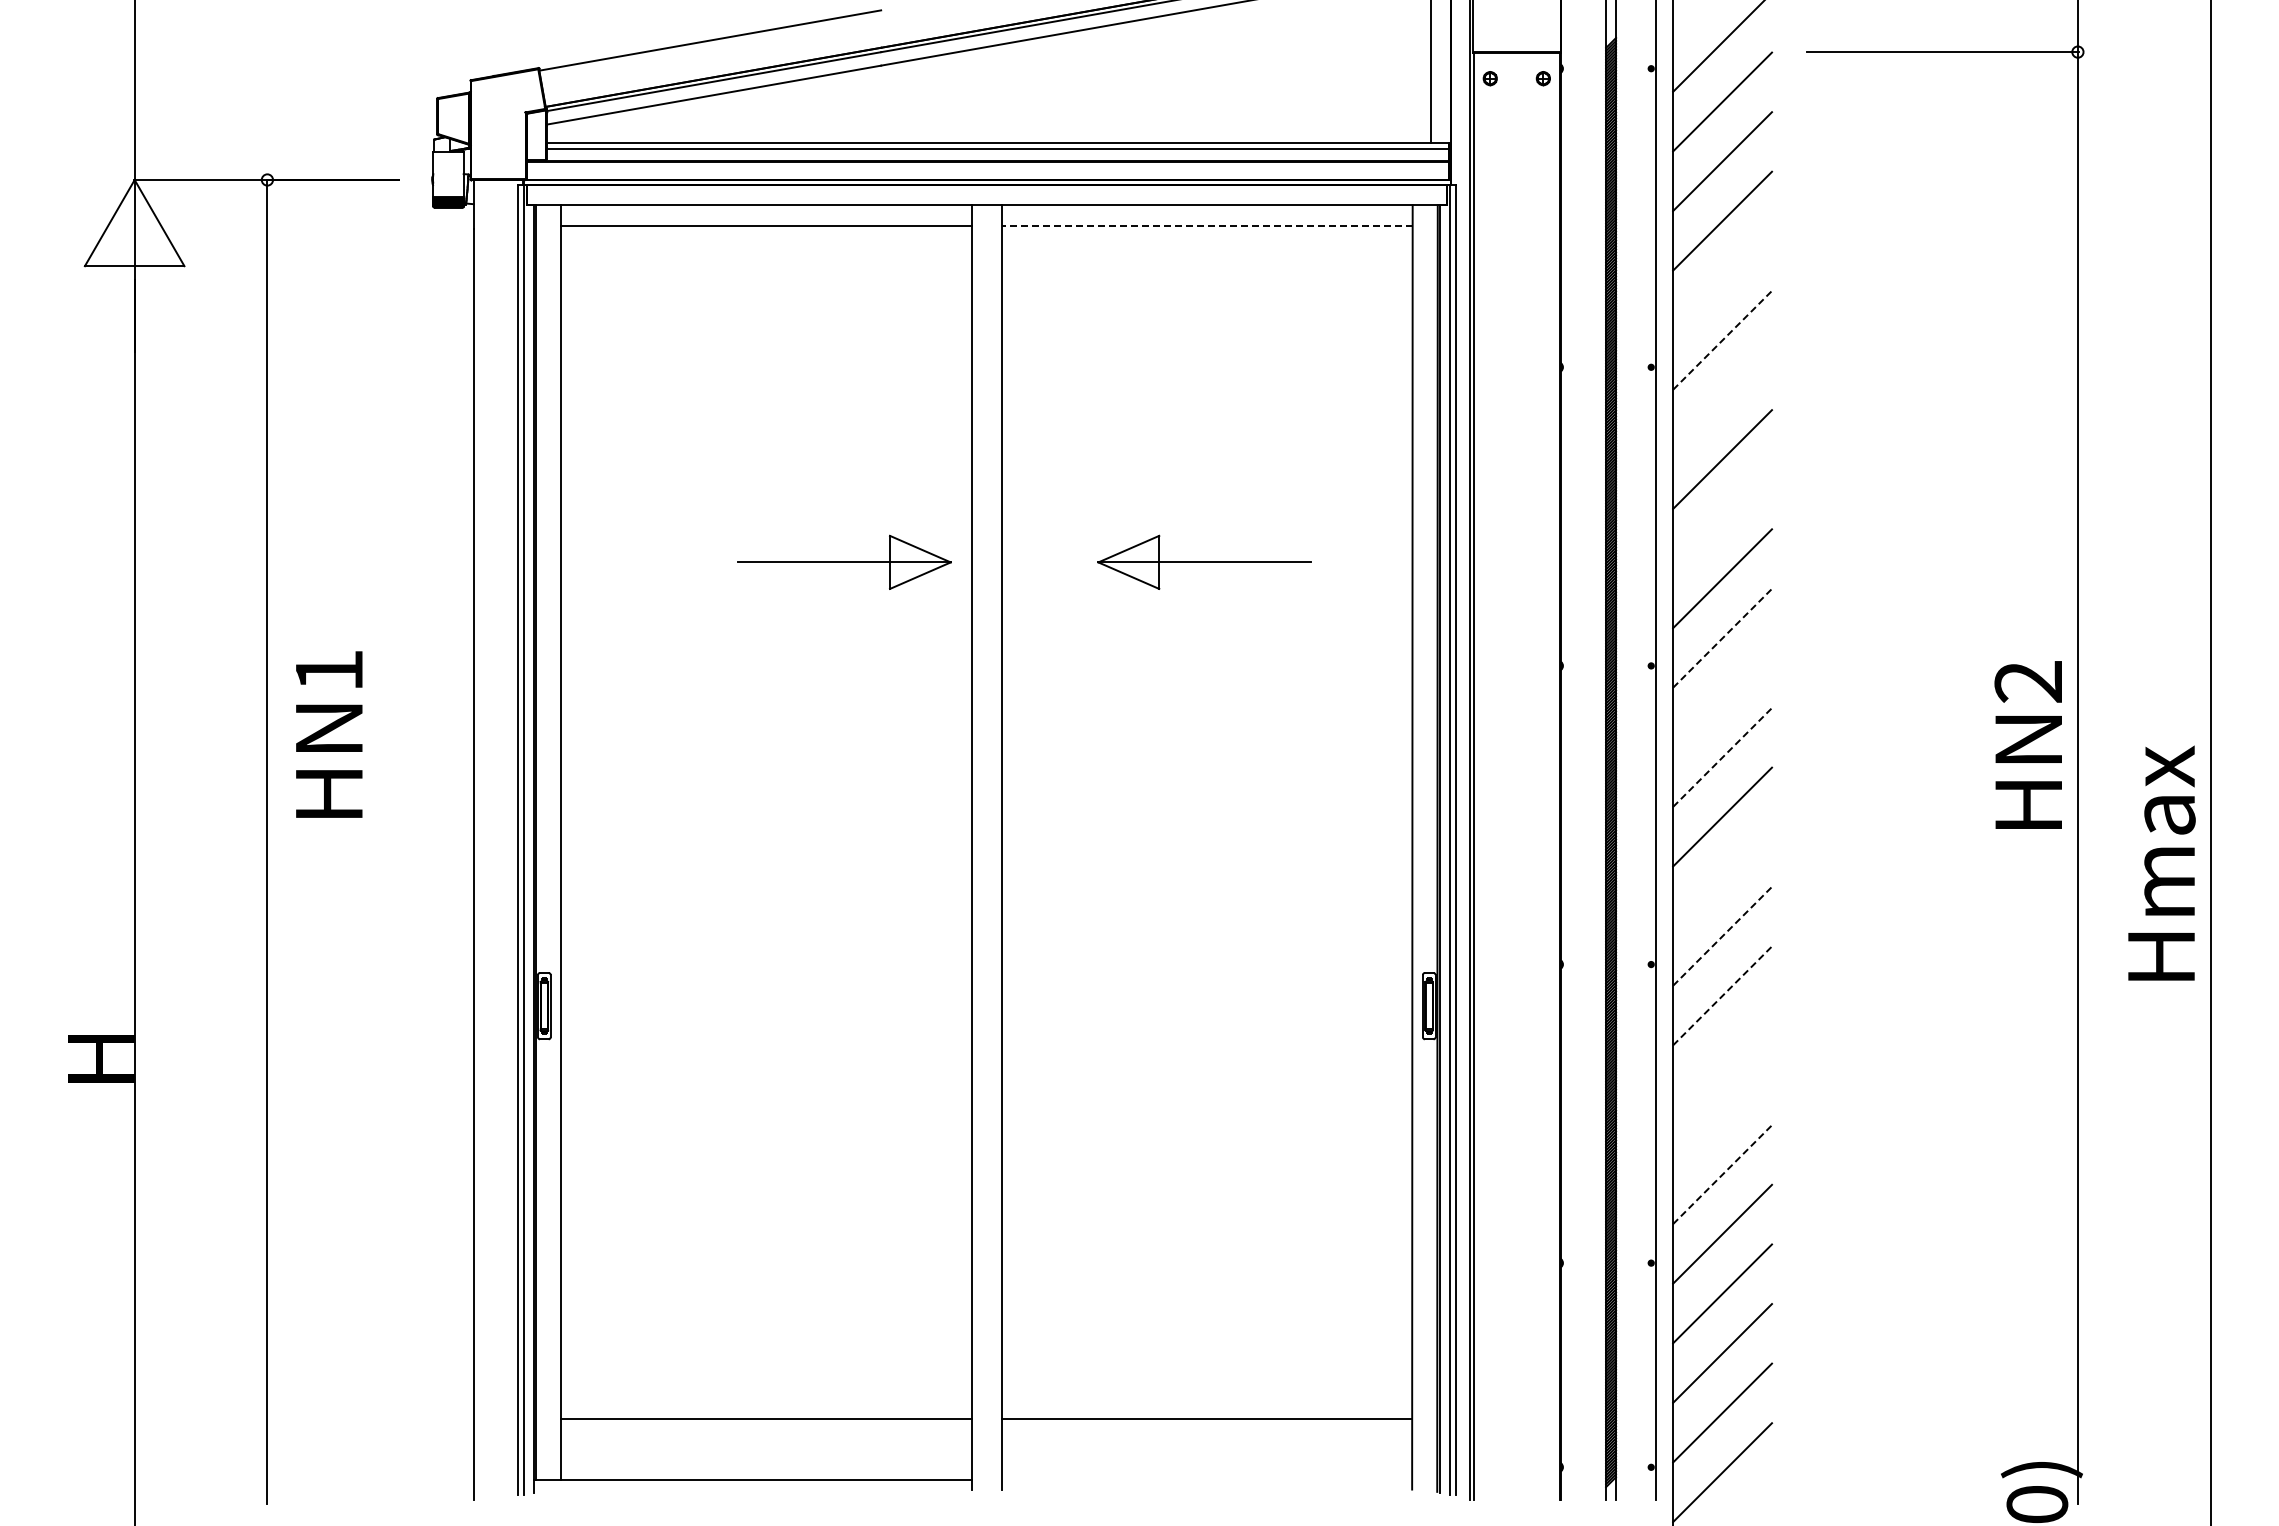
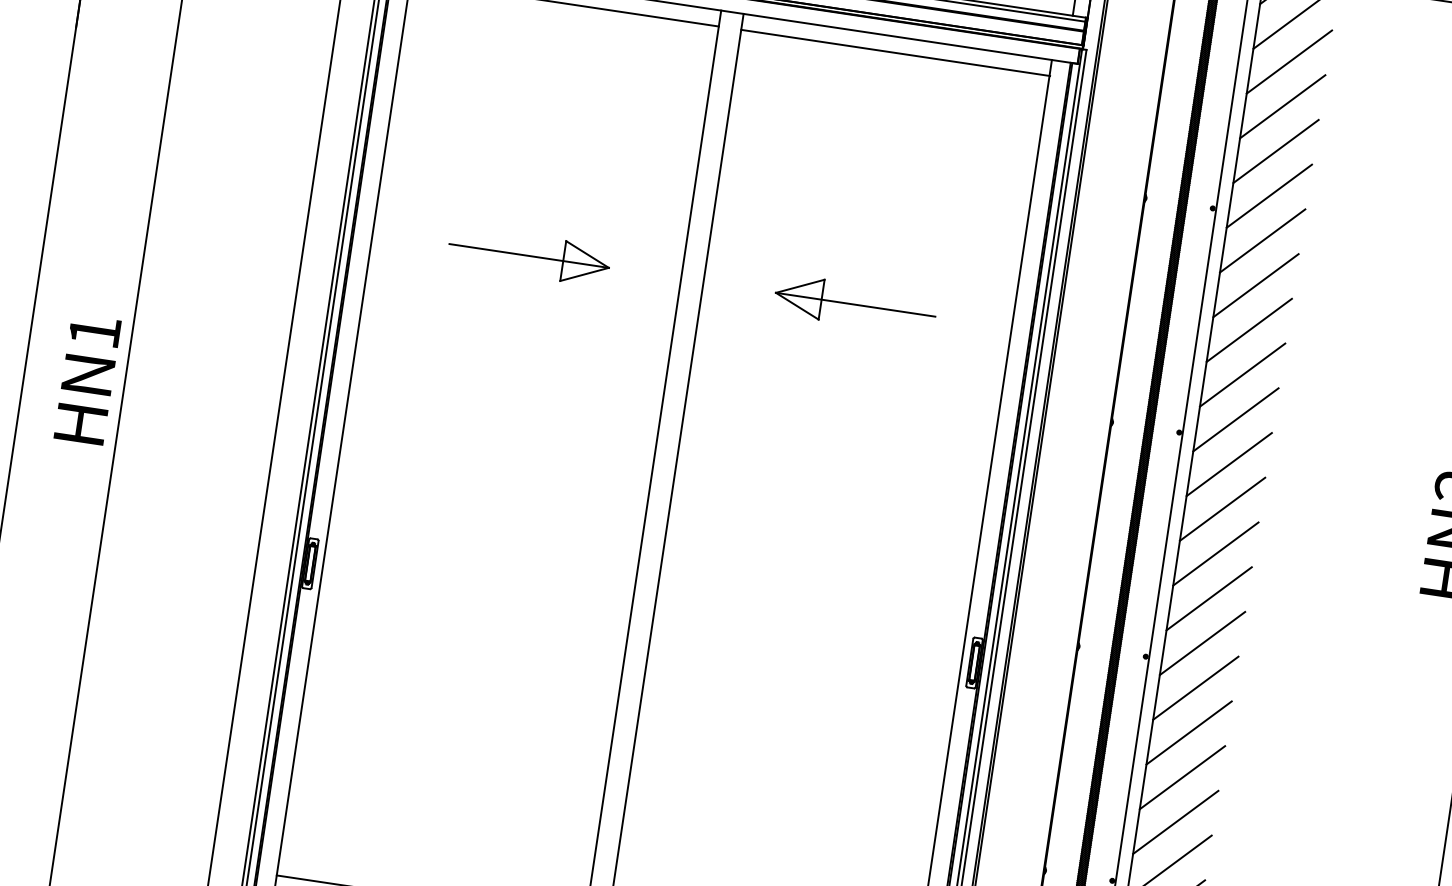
line: (1207, 226) -> (895, 52), dashed -> solid
line: (1722, 280) -> (1276, 151), added
line: (1722, 340) -> (1269, 196), dashed -> solid
line: (1722, 399) -> (1262, 240), added
line: (1722, 518) -> (1249, 329), added
part: (844, 561) -> (529, 255), moved
line: (1722, 638) -> (1235, 419), dashed -> solid
line: (1722, 697) -> (1229, 464), added
text: (329, 734) -> (87, 379), moved
line: (1722, 757) -> (1222, 509), dashed -> solid
line: (1722, 876) -> (1209, 598), added
line: (1722, 936) -> (1202, 643), dashed -> solid
line: (1722, 995) -> (1195, 687), dashed -> solid
line: (1722, 1055) -> (1189, 732), added
line: (1722, 1114) -> (1182, 777), added
line: (1722, 1174) -> (1175, 822), dashed -> solid

